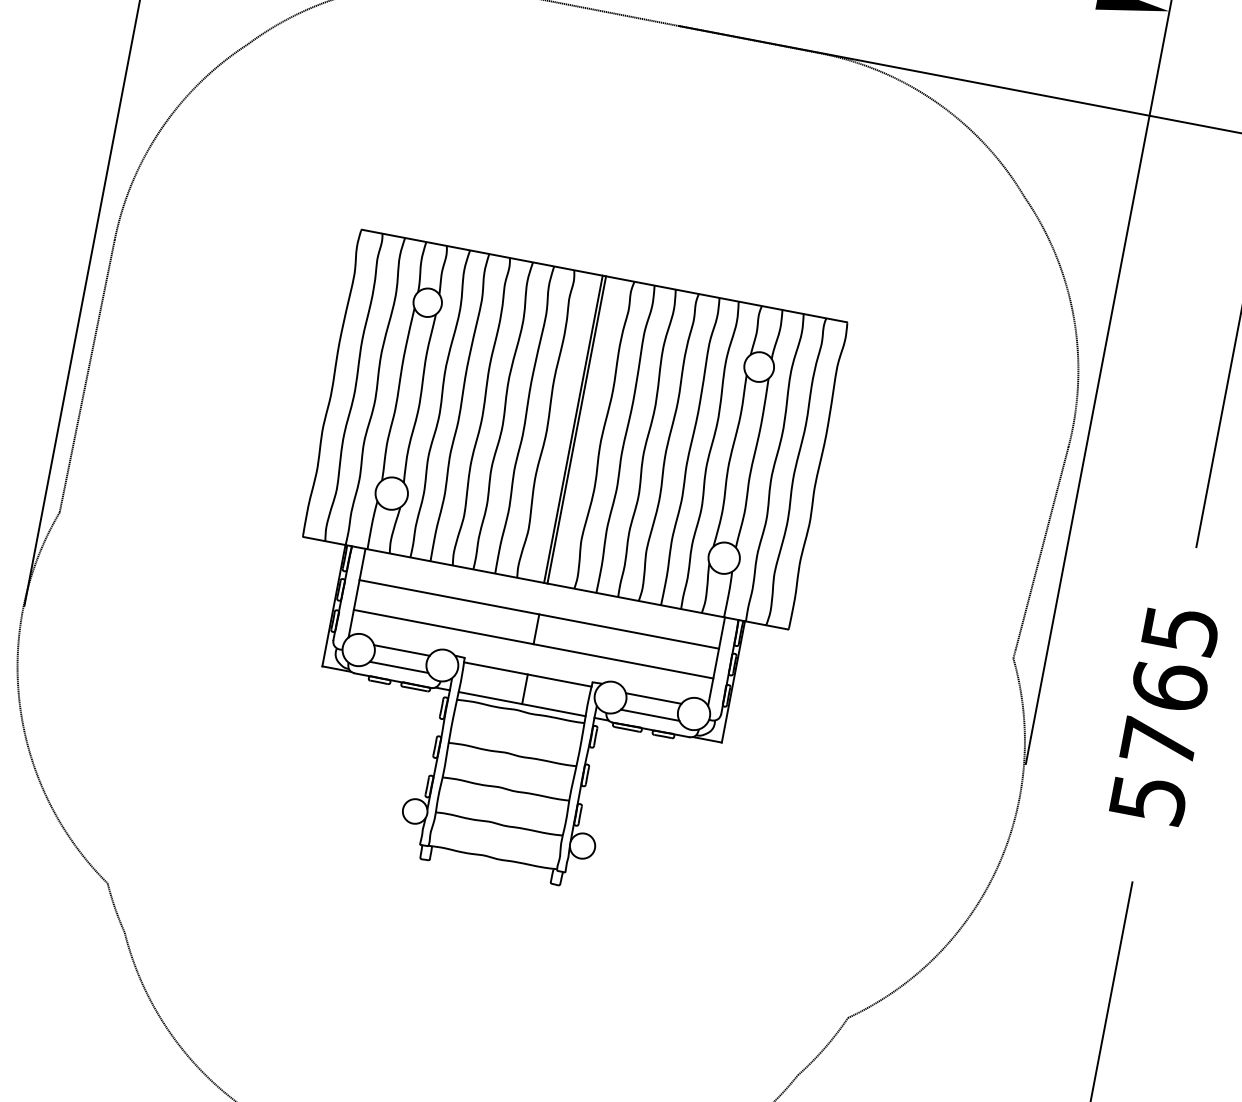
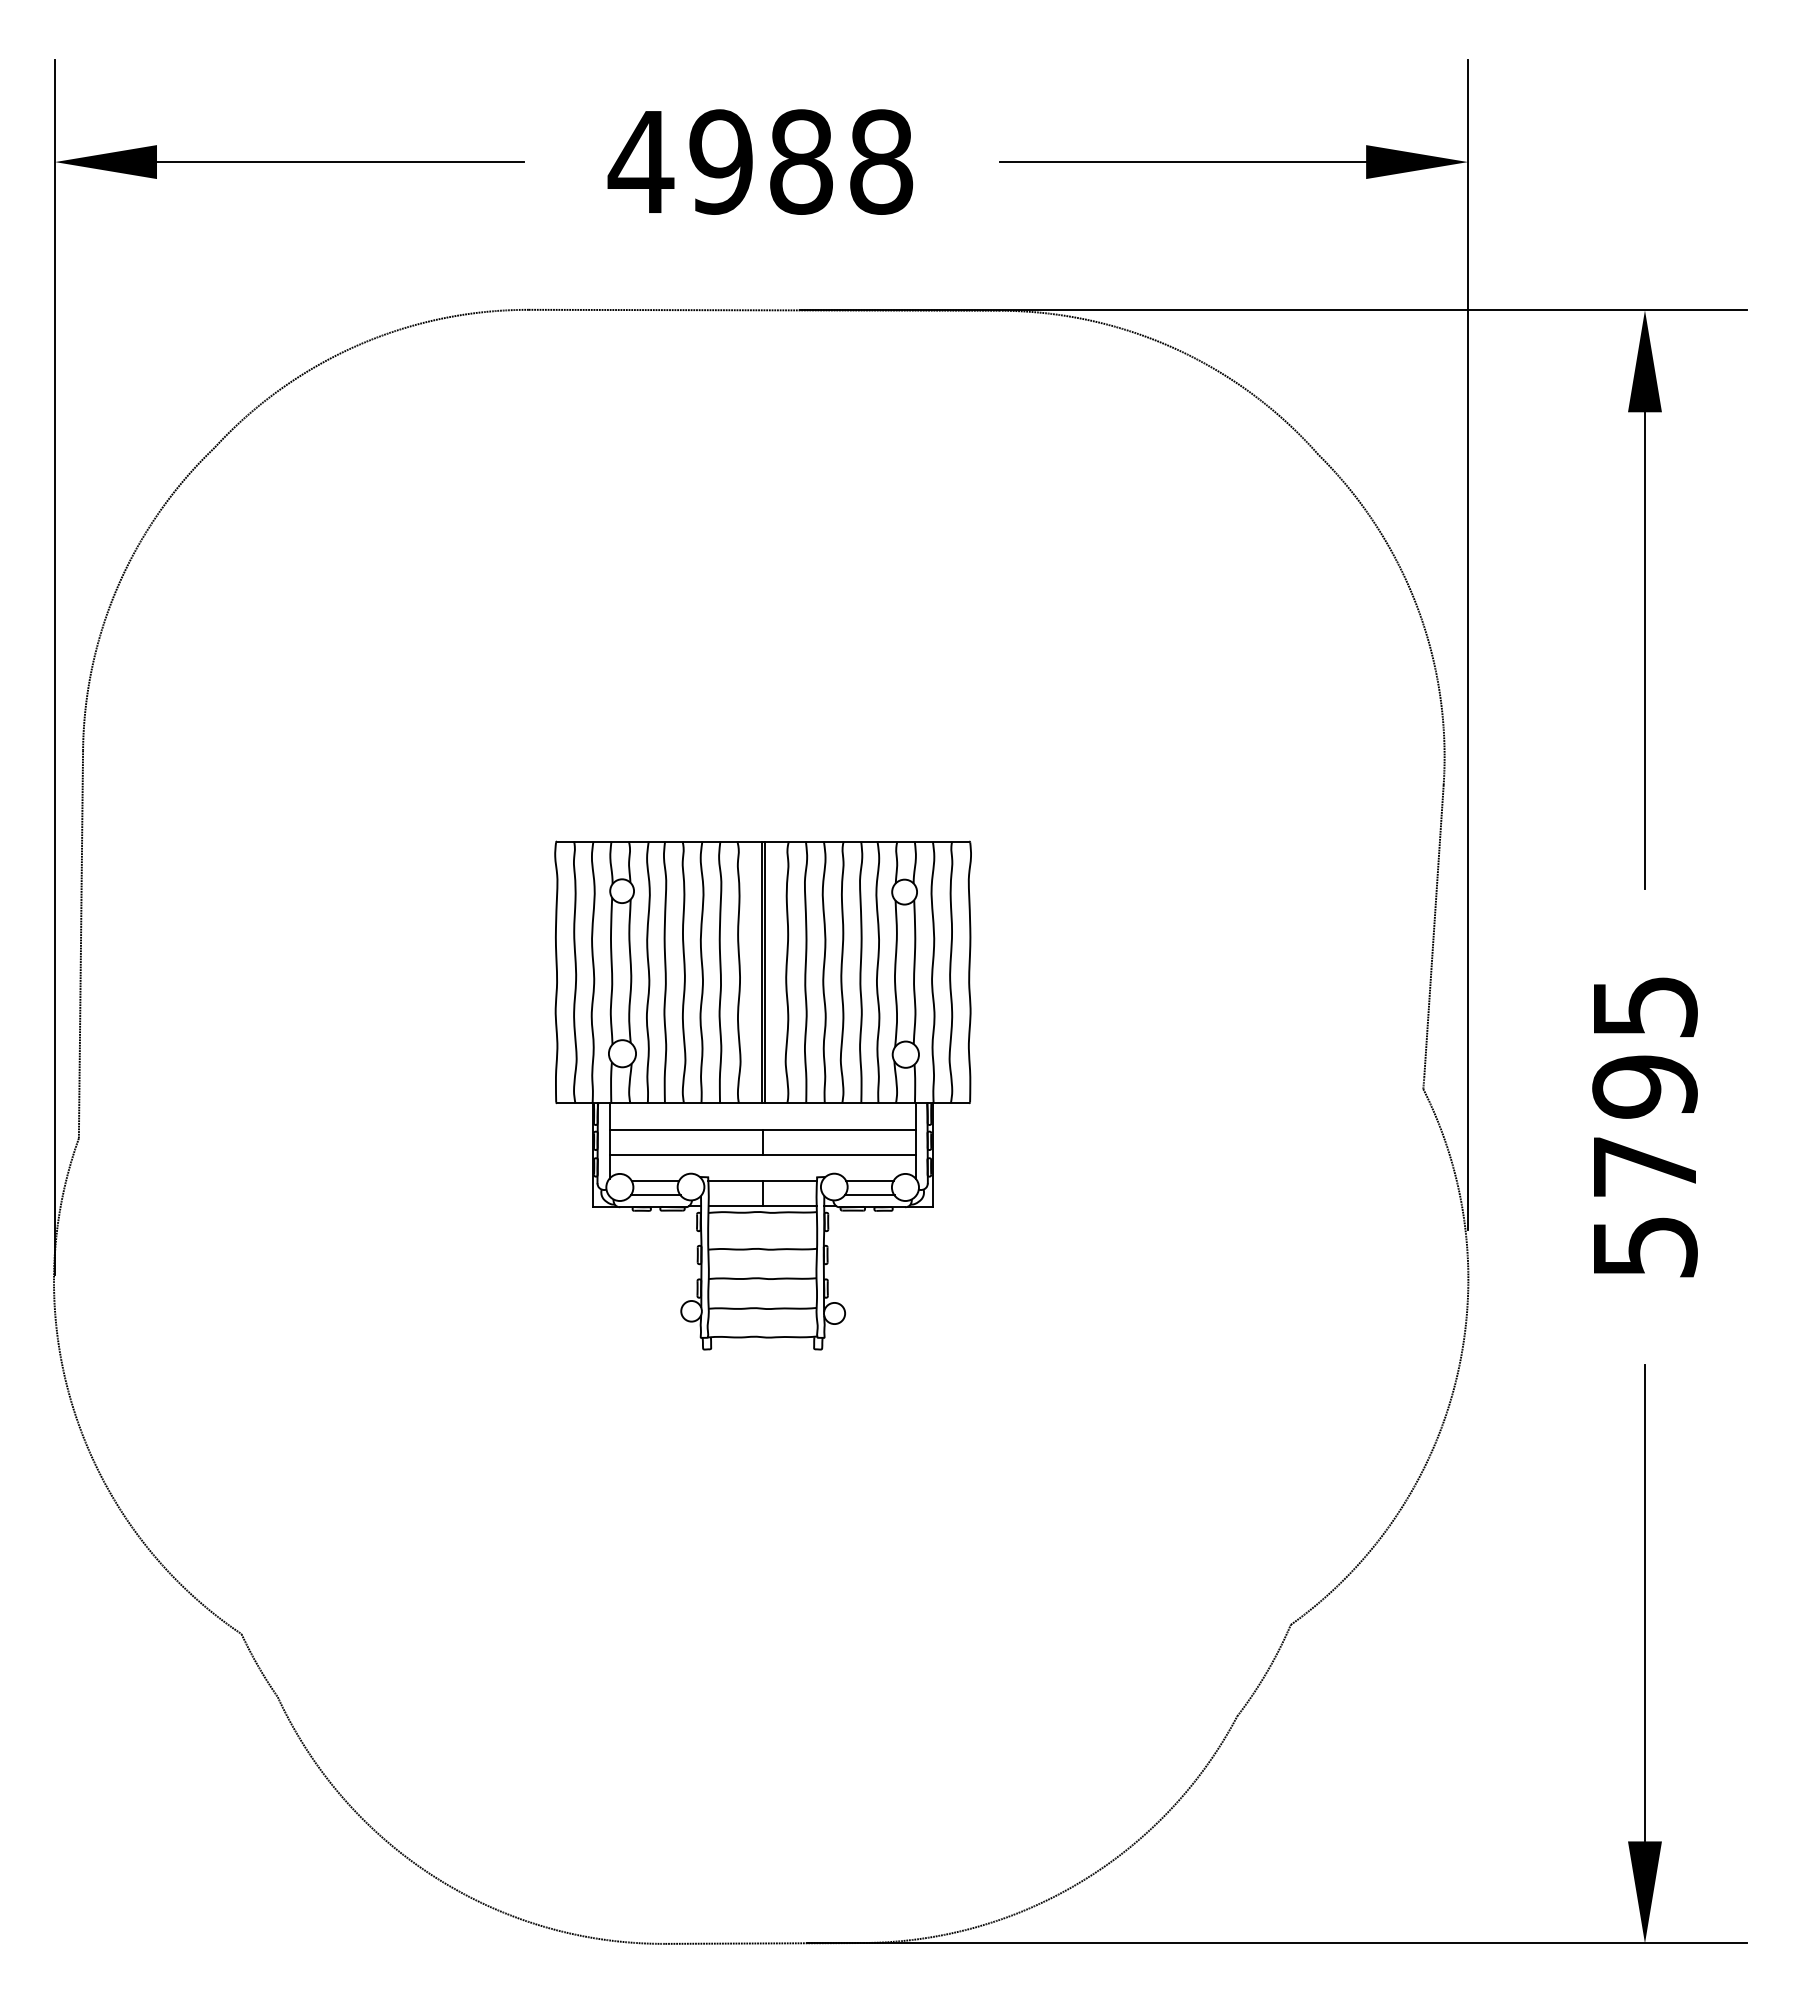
part: (547, 574) -> (762, 1095), size x0.6
text: (1169, 686) -> (1644, 1086), 5765 -> 5795

